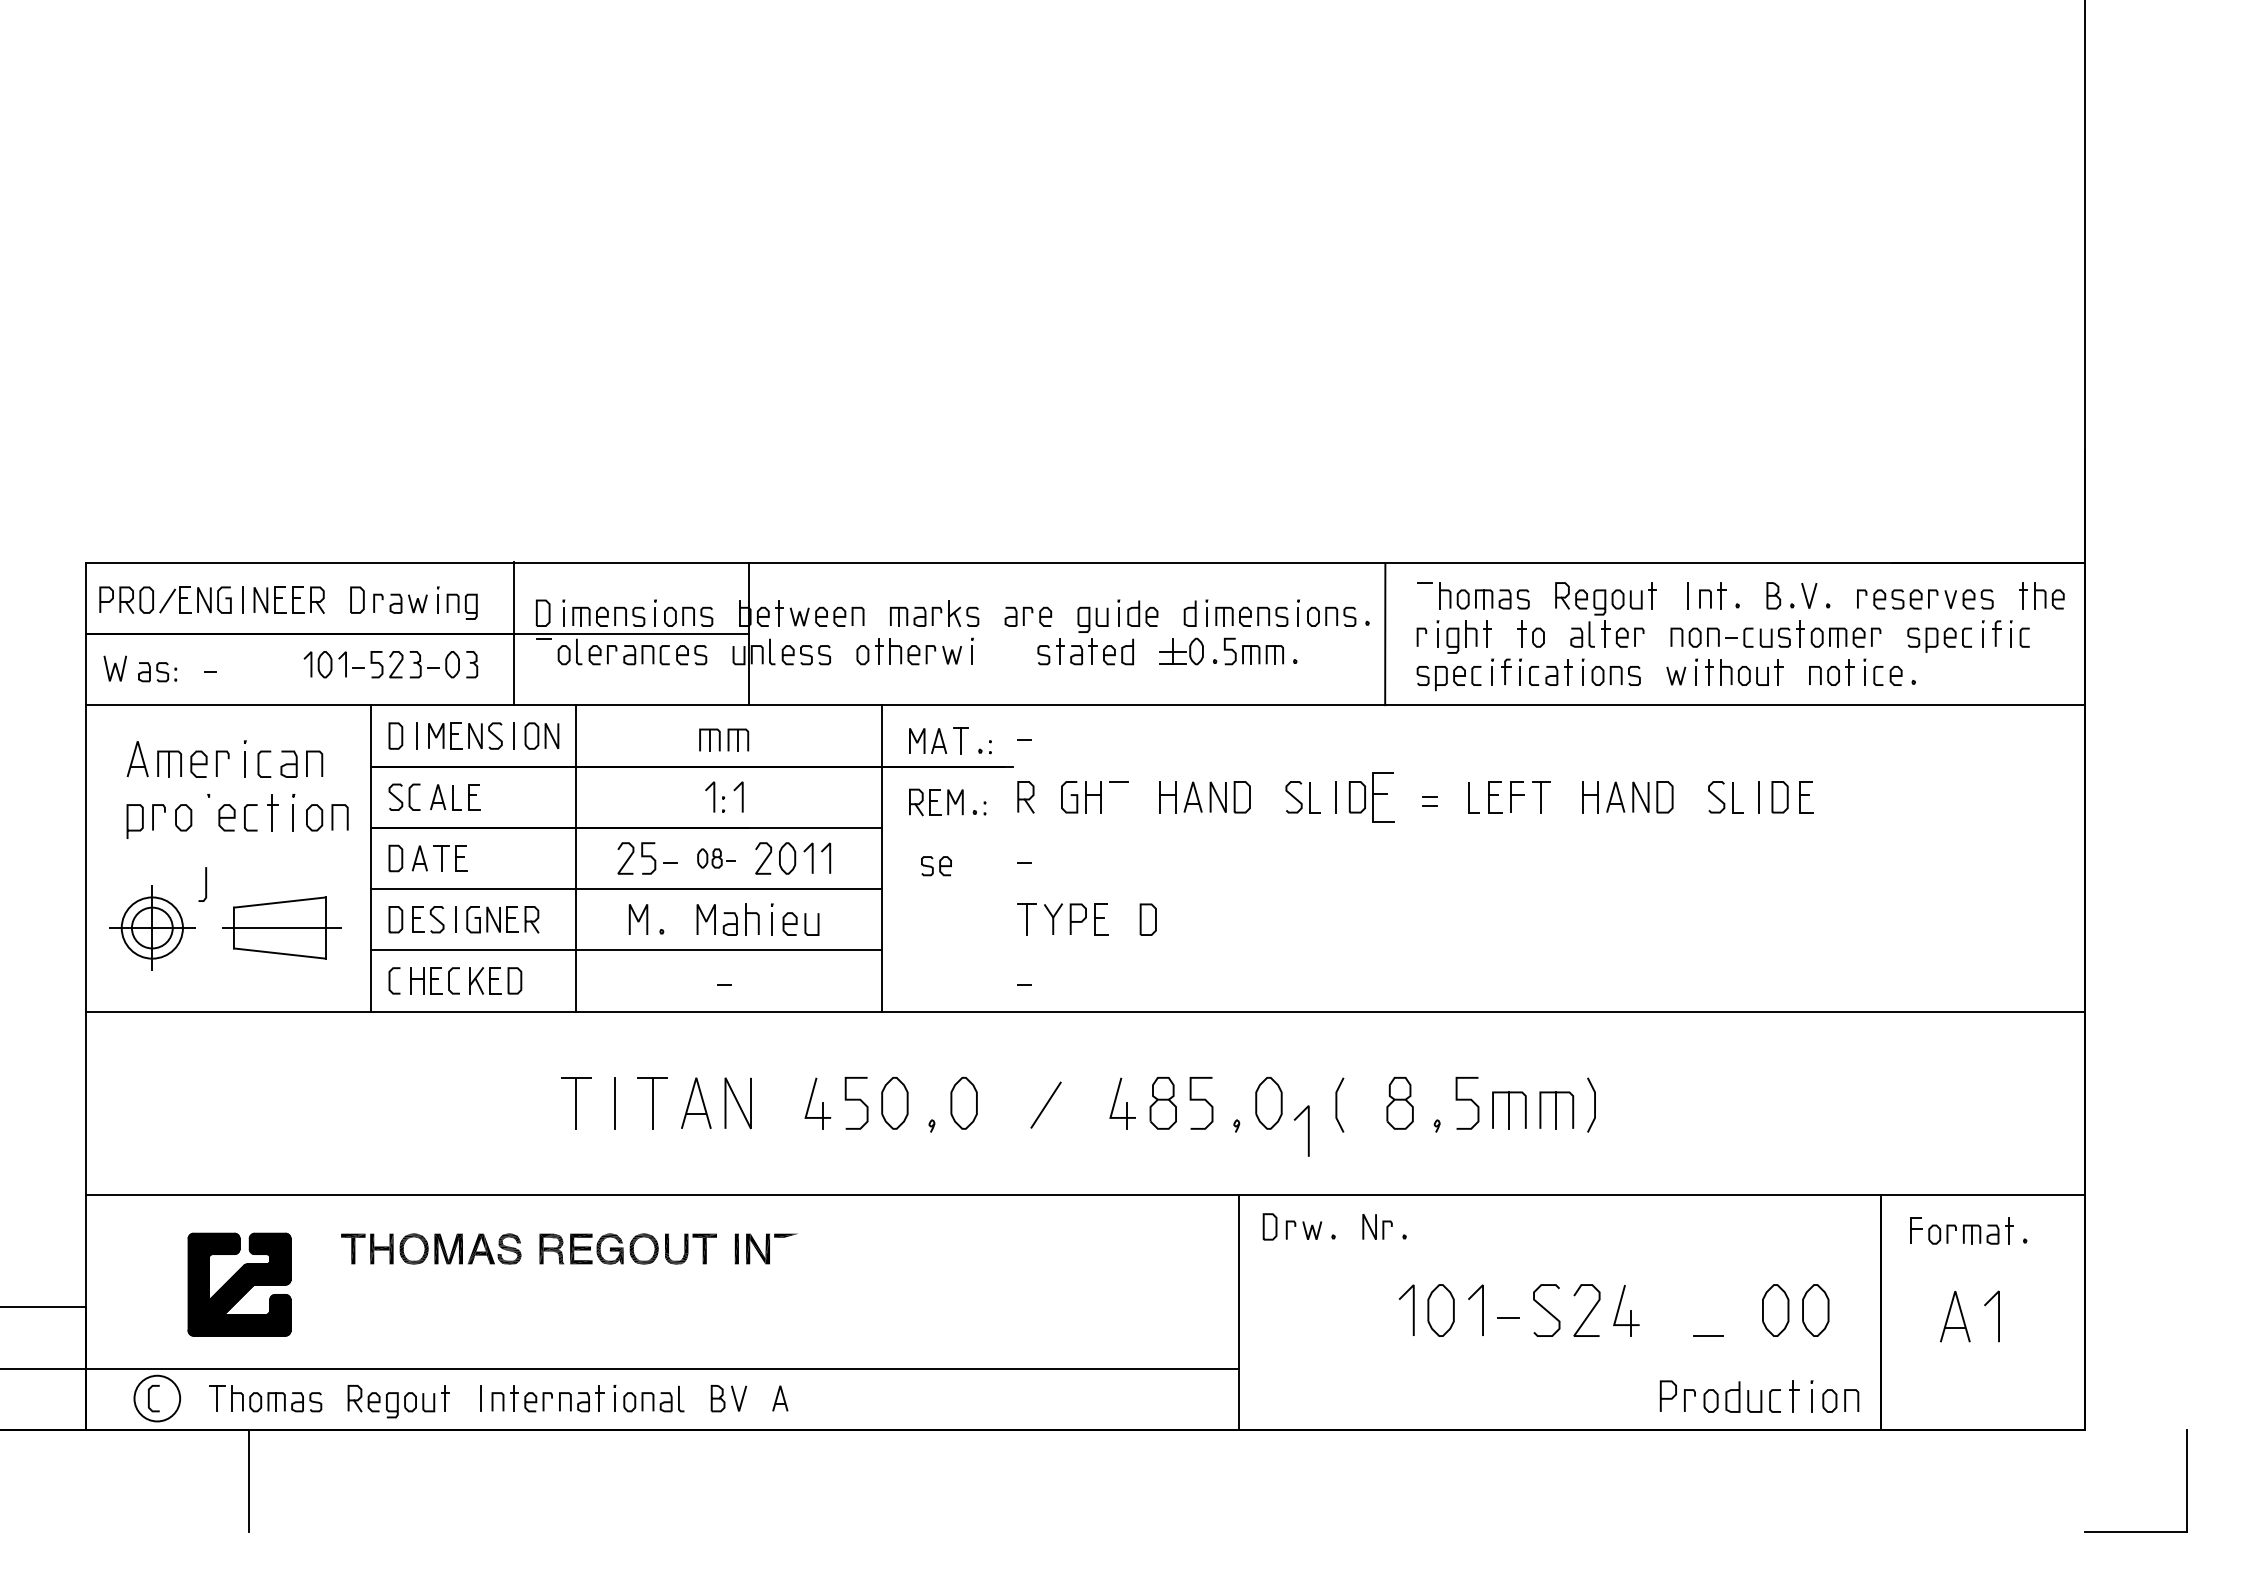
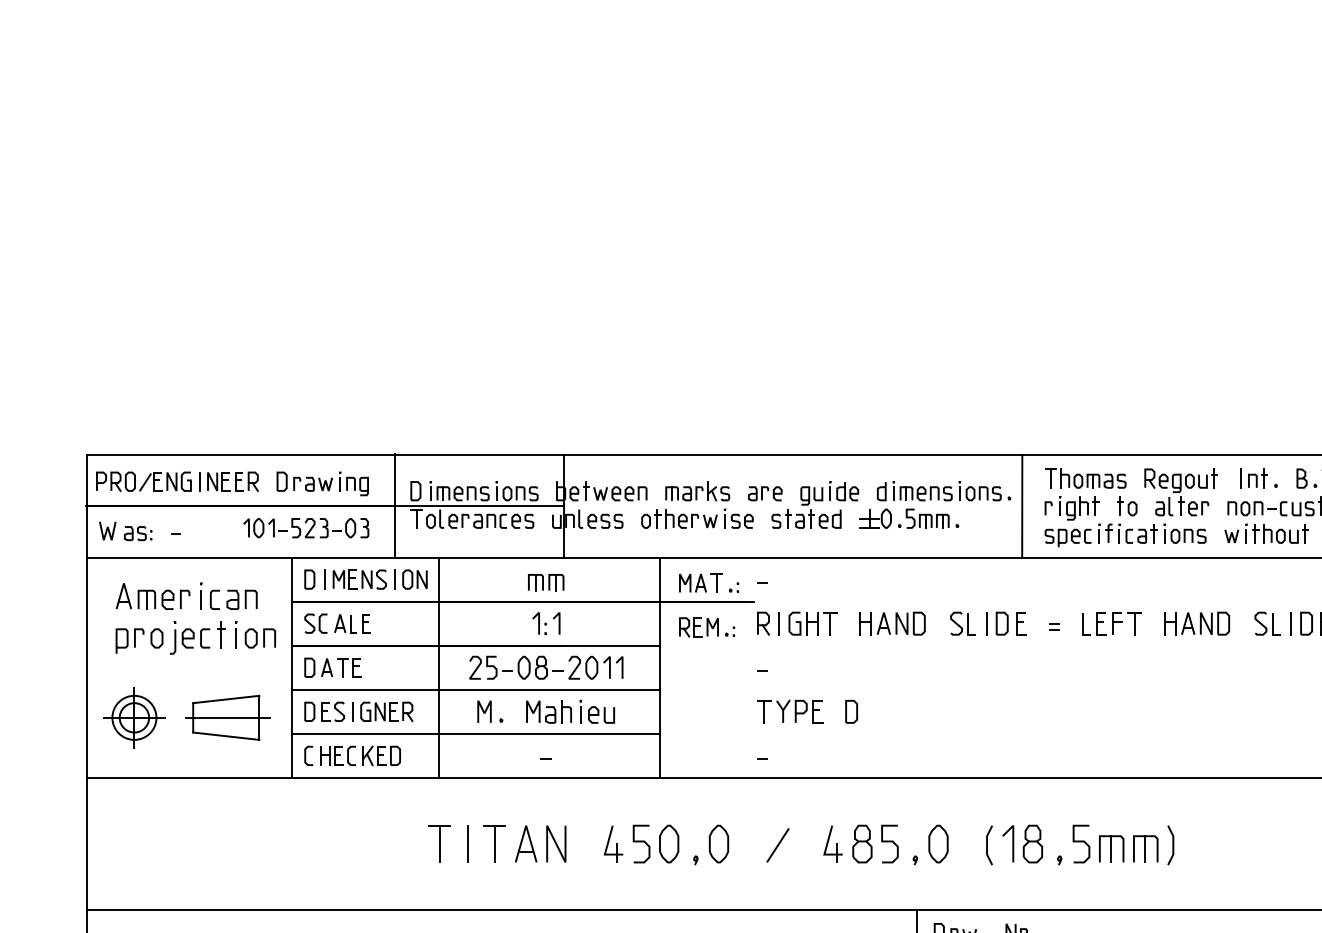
line: (1424, 595) -> (1050, 478), added
line: (544, 651) -> (416, 518), added
line: (1048, 797) -> (779, 623), added
line: (1118, 797) -> (830, 623), added
part: (1384, 797) -> (1021, 623), size x0.62
part: (716, 858) -> (540, 667), size x1.67
part: (936, 866) -> (742, 521), moved
line: (205, 884) -> (174, 641), moved
line: (1307, 1130) -> (1012, 843), moved

